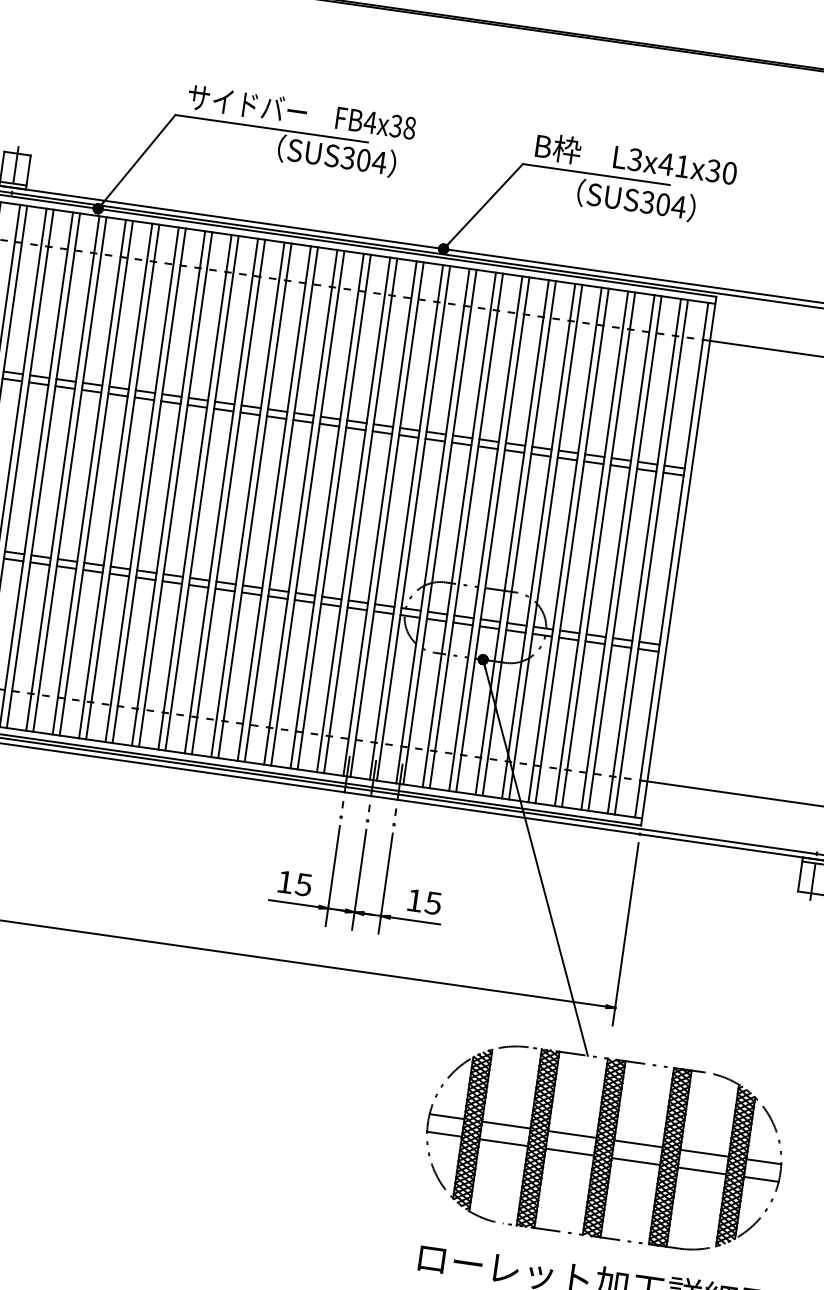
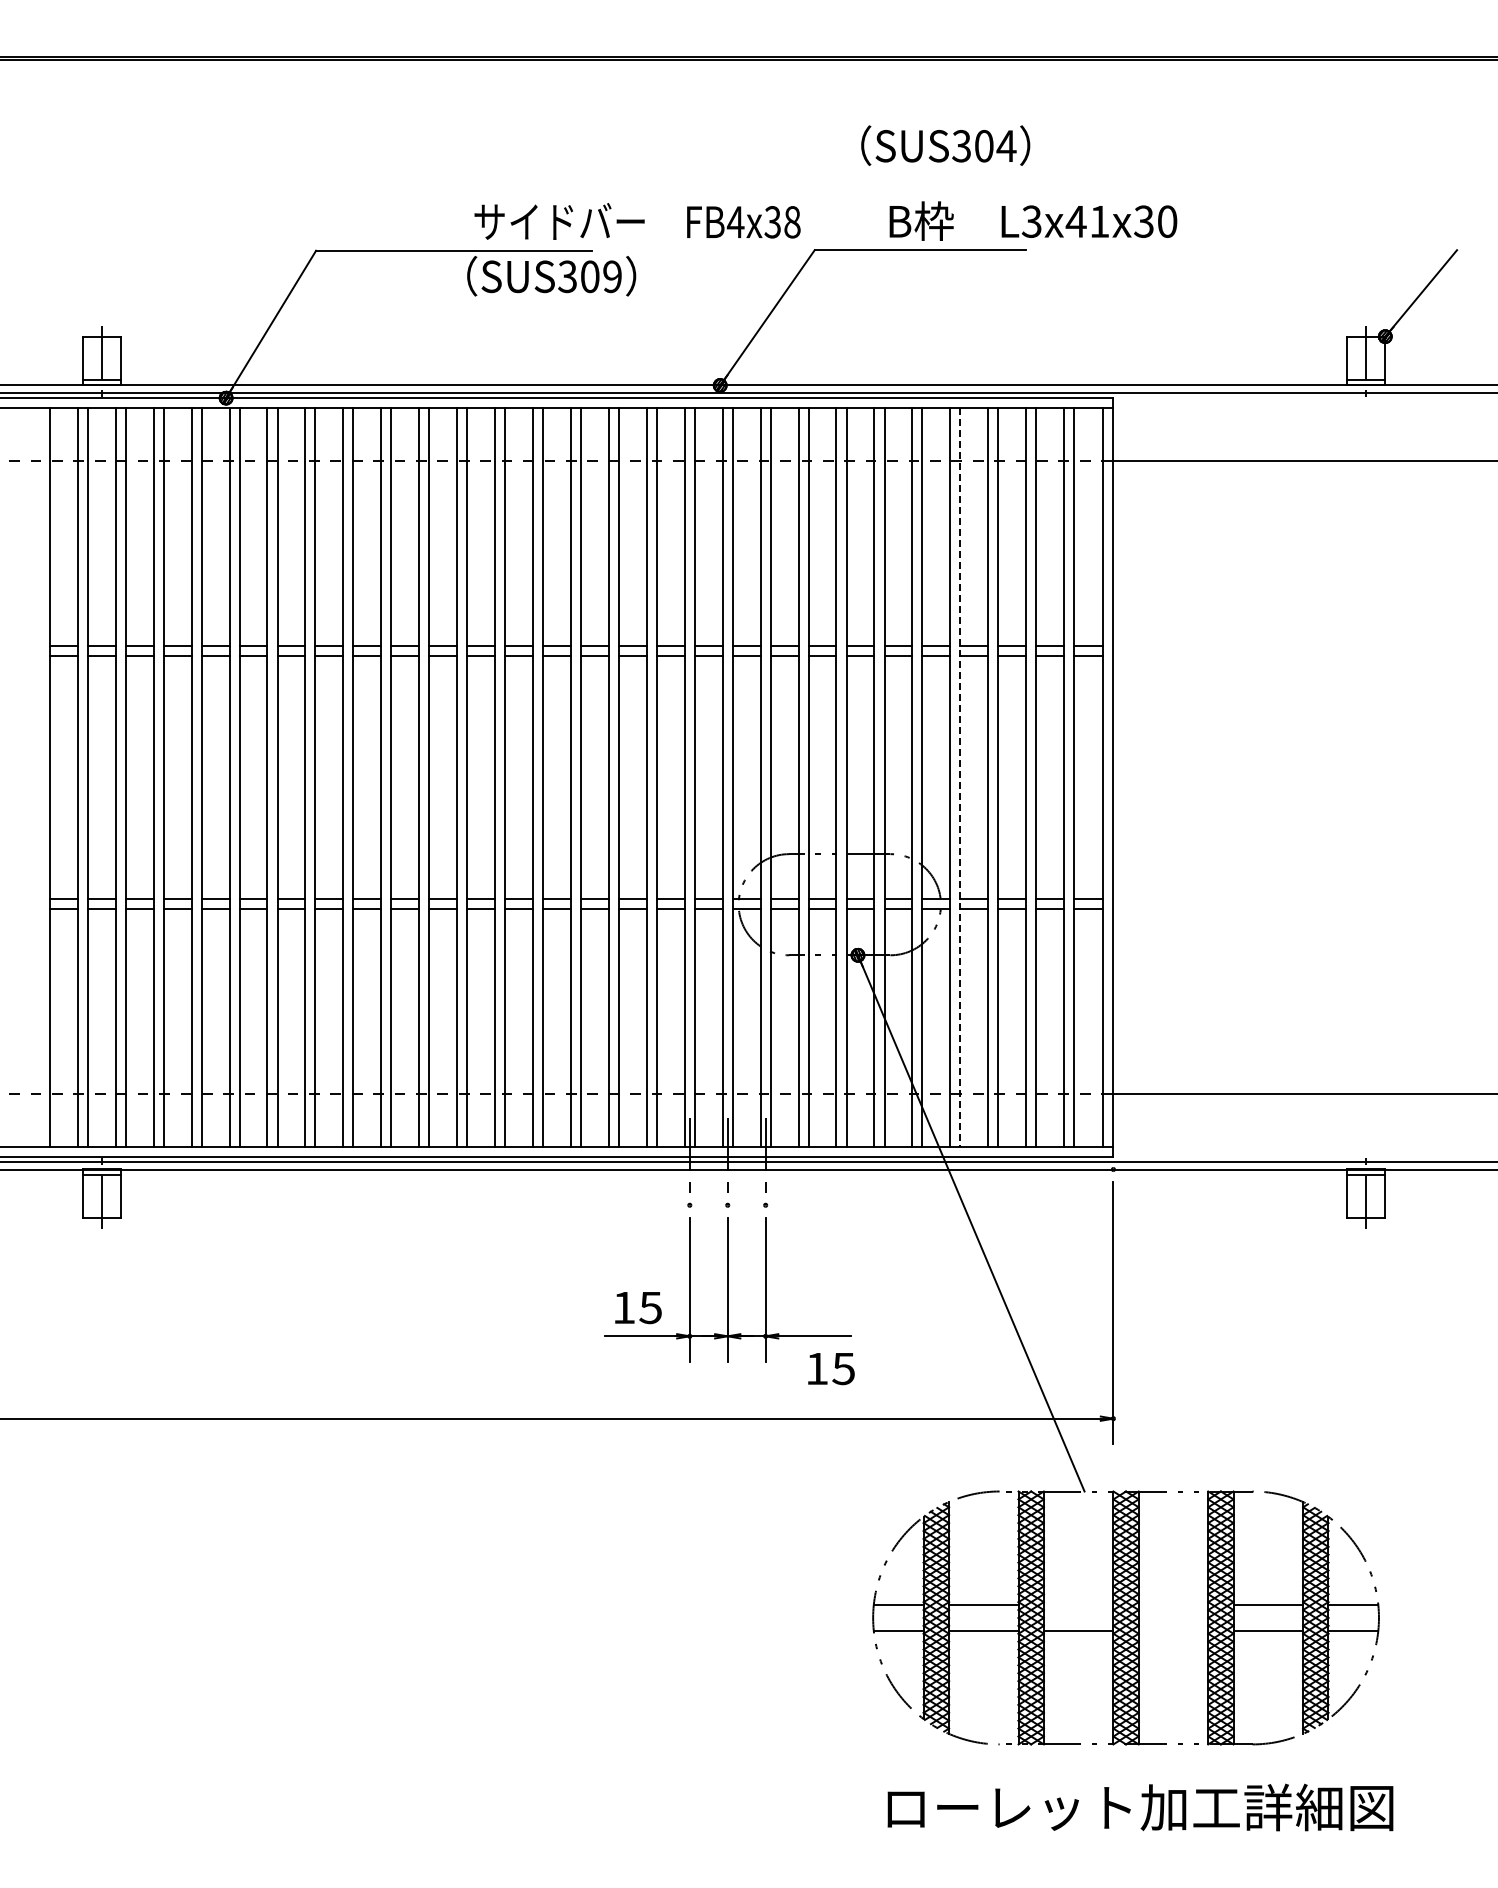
text: (301, 112) -> (637, 221), moved
text: (636, 159) -> (1033, 220), moved
text: (379, 162) -> (612, 276), SUS304 -> SUS309
text: (636, 200) -> (945, 145), moved
line: (572, 546) -> (960, 778), solid -> dashed
text: (424, 902) -> (831, 1369), moved
line: (572, 1134) -> (1078, 1605), removed
line: (638, 1144) -> (1173, 1605), removed
line: (636, 1161) -> (1173, 1630), removed

